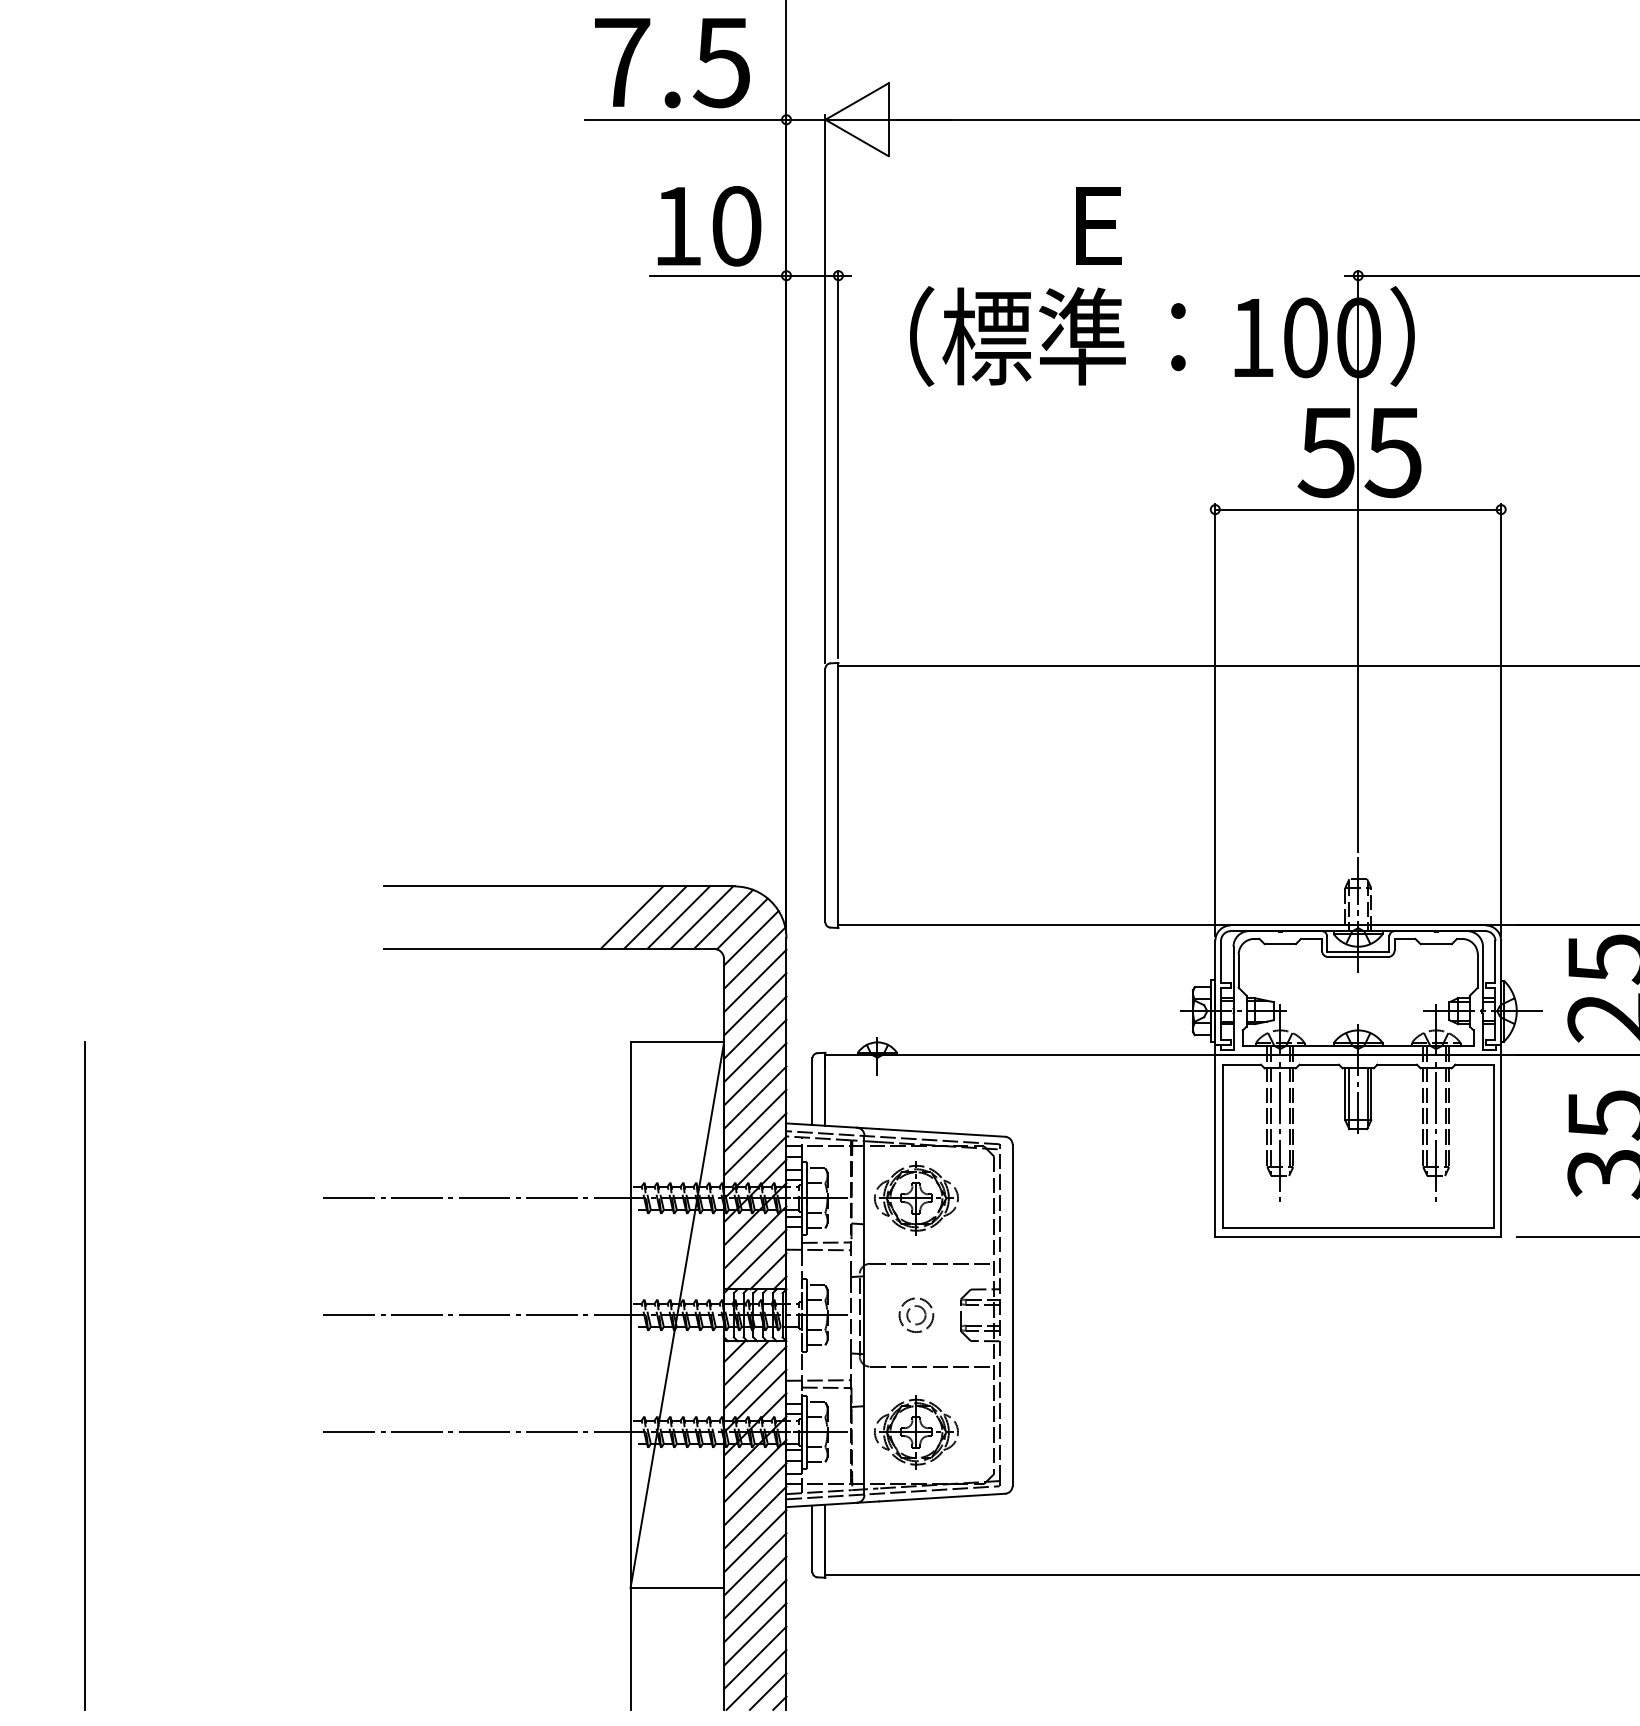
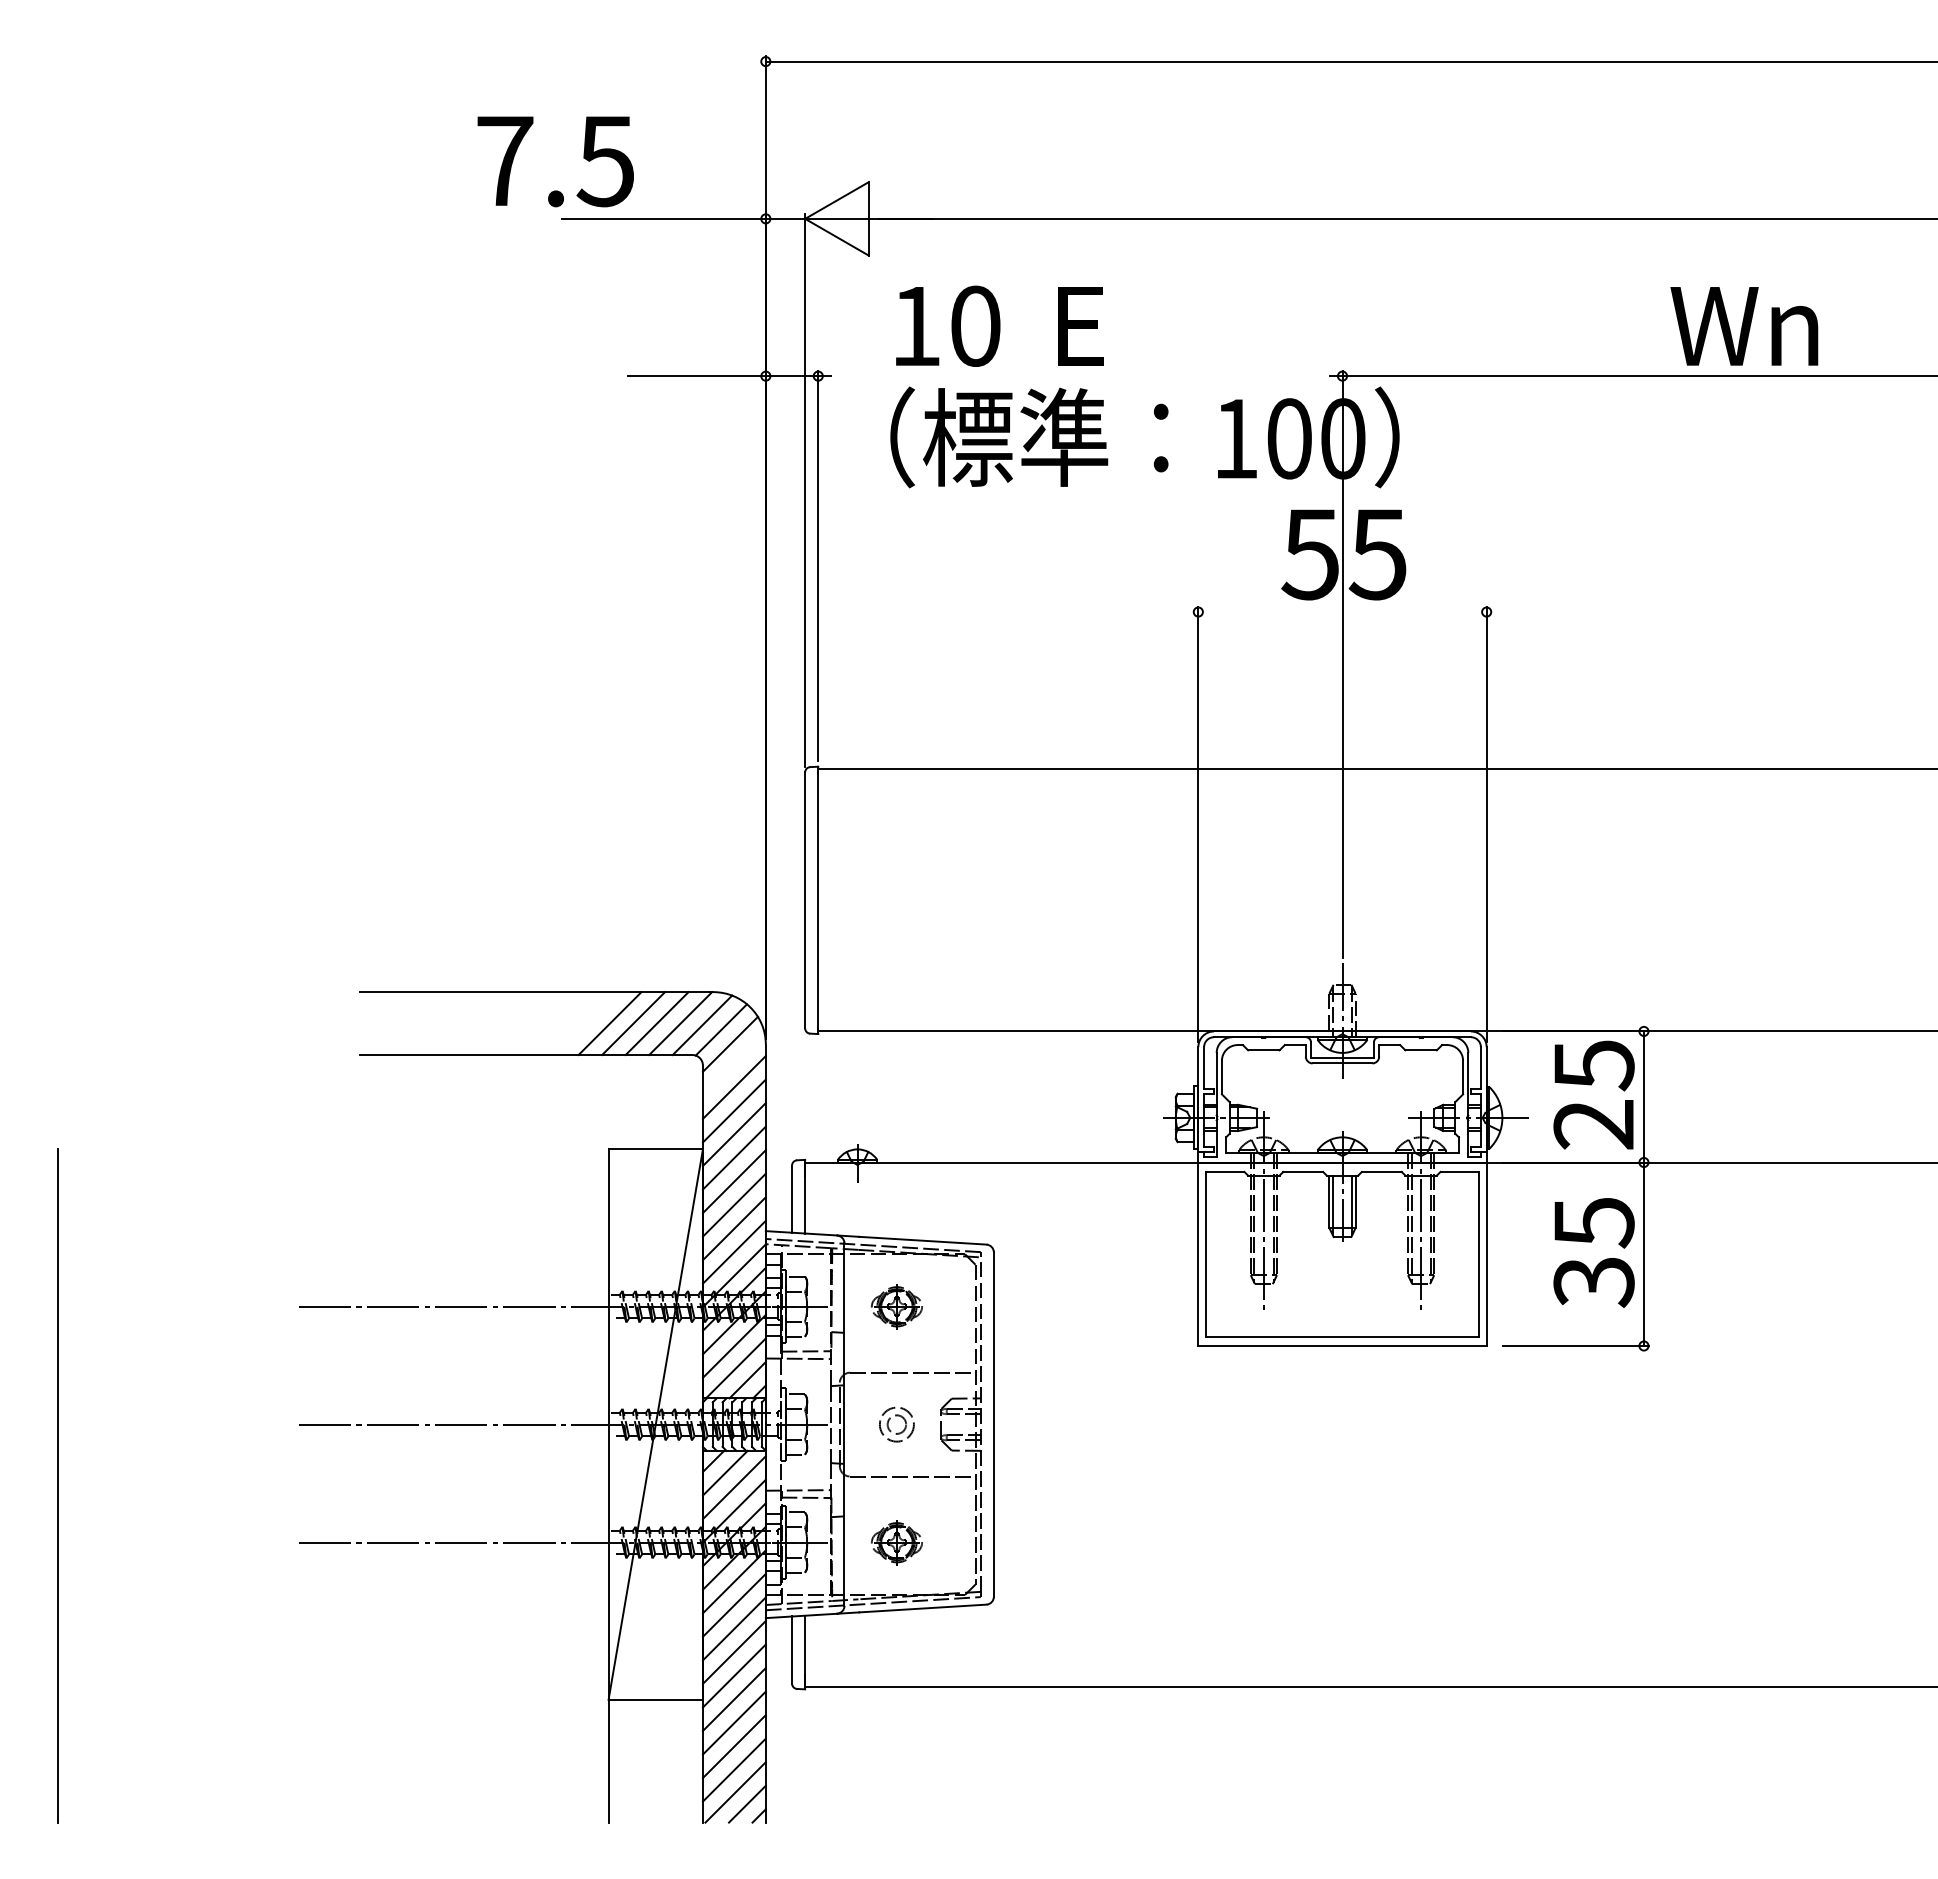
text: (672, 62) -> (555, 161), moved
text: (709, 225) -> (948, 325), moved
line: (1358, 510) -> (1342, 612), removed
line: (754, 958) -> (733, 1064), removed
part: (916, 1198) -> (896, 1306), size x0.6
part: (916, 1432) -> (896, 1542), size x0.6

